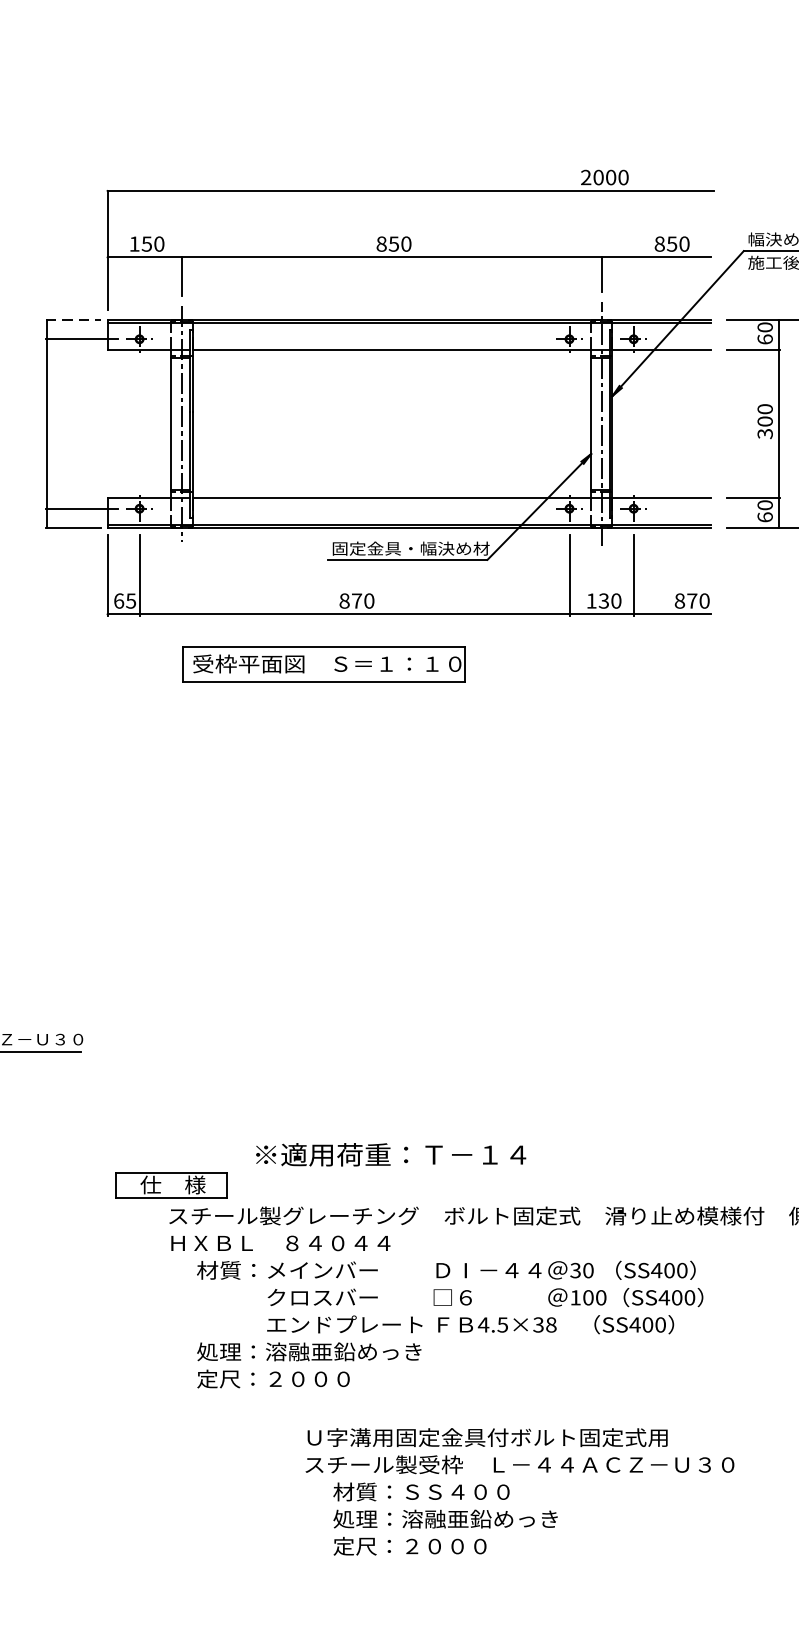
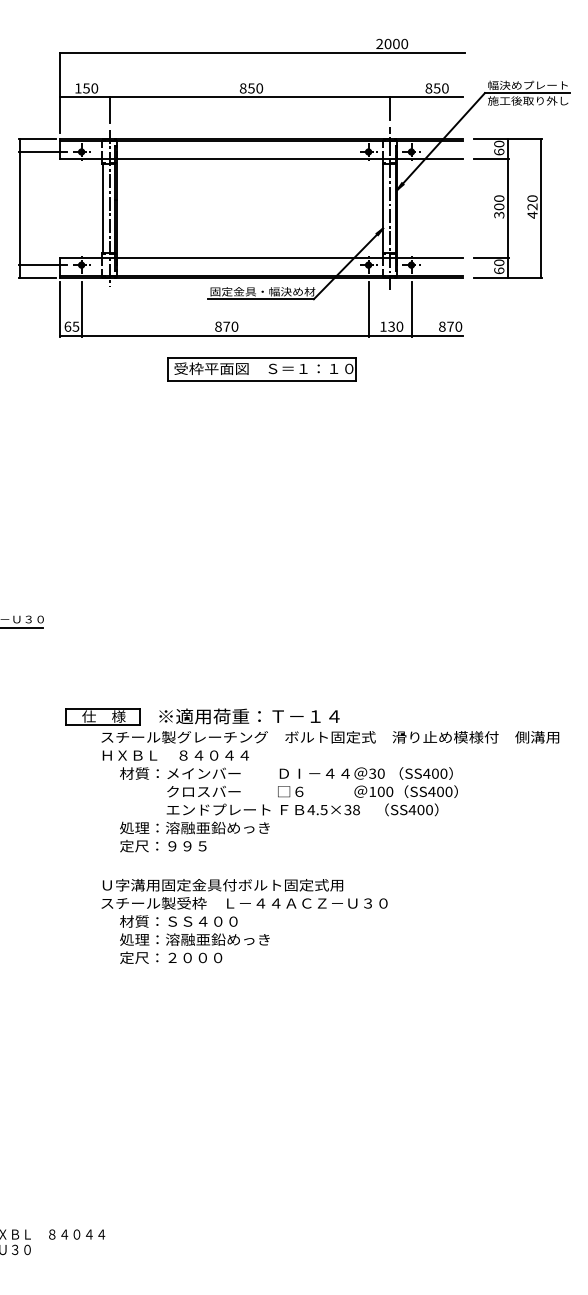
line: (73, 320) -> (37, 139), dashed -> solid
part: (323, 665) -> (261, 369), moved
text: (391, 1154) -> (249, 716), moved
text: (308, 1379) -> (194, 846), 定尺：２０００ -> 定尺：９９５
text: (519, 1491) -> (244, 921), moved

